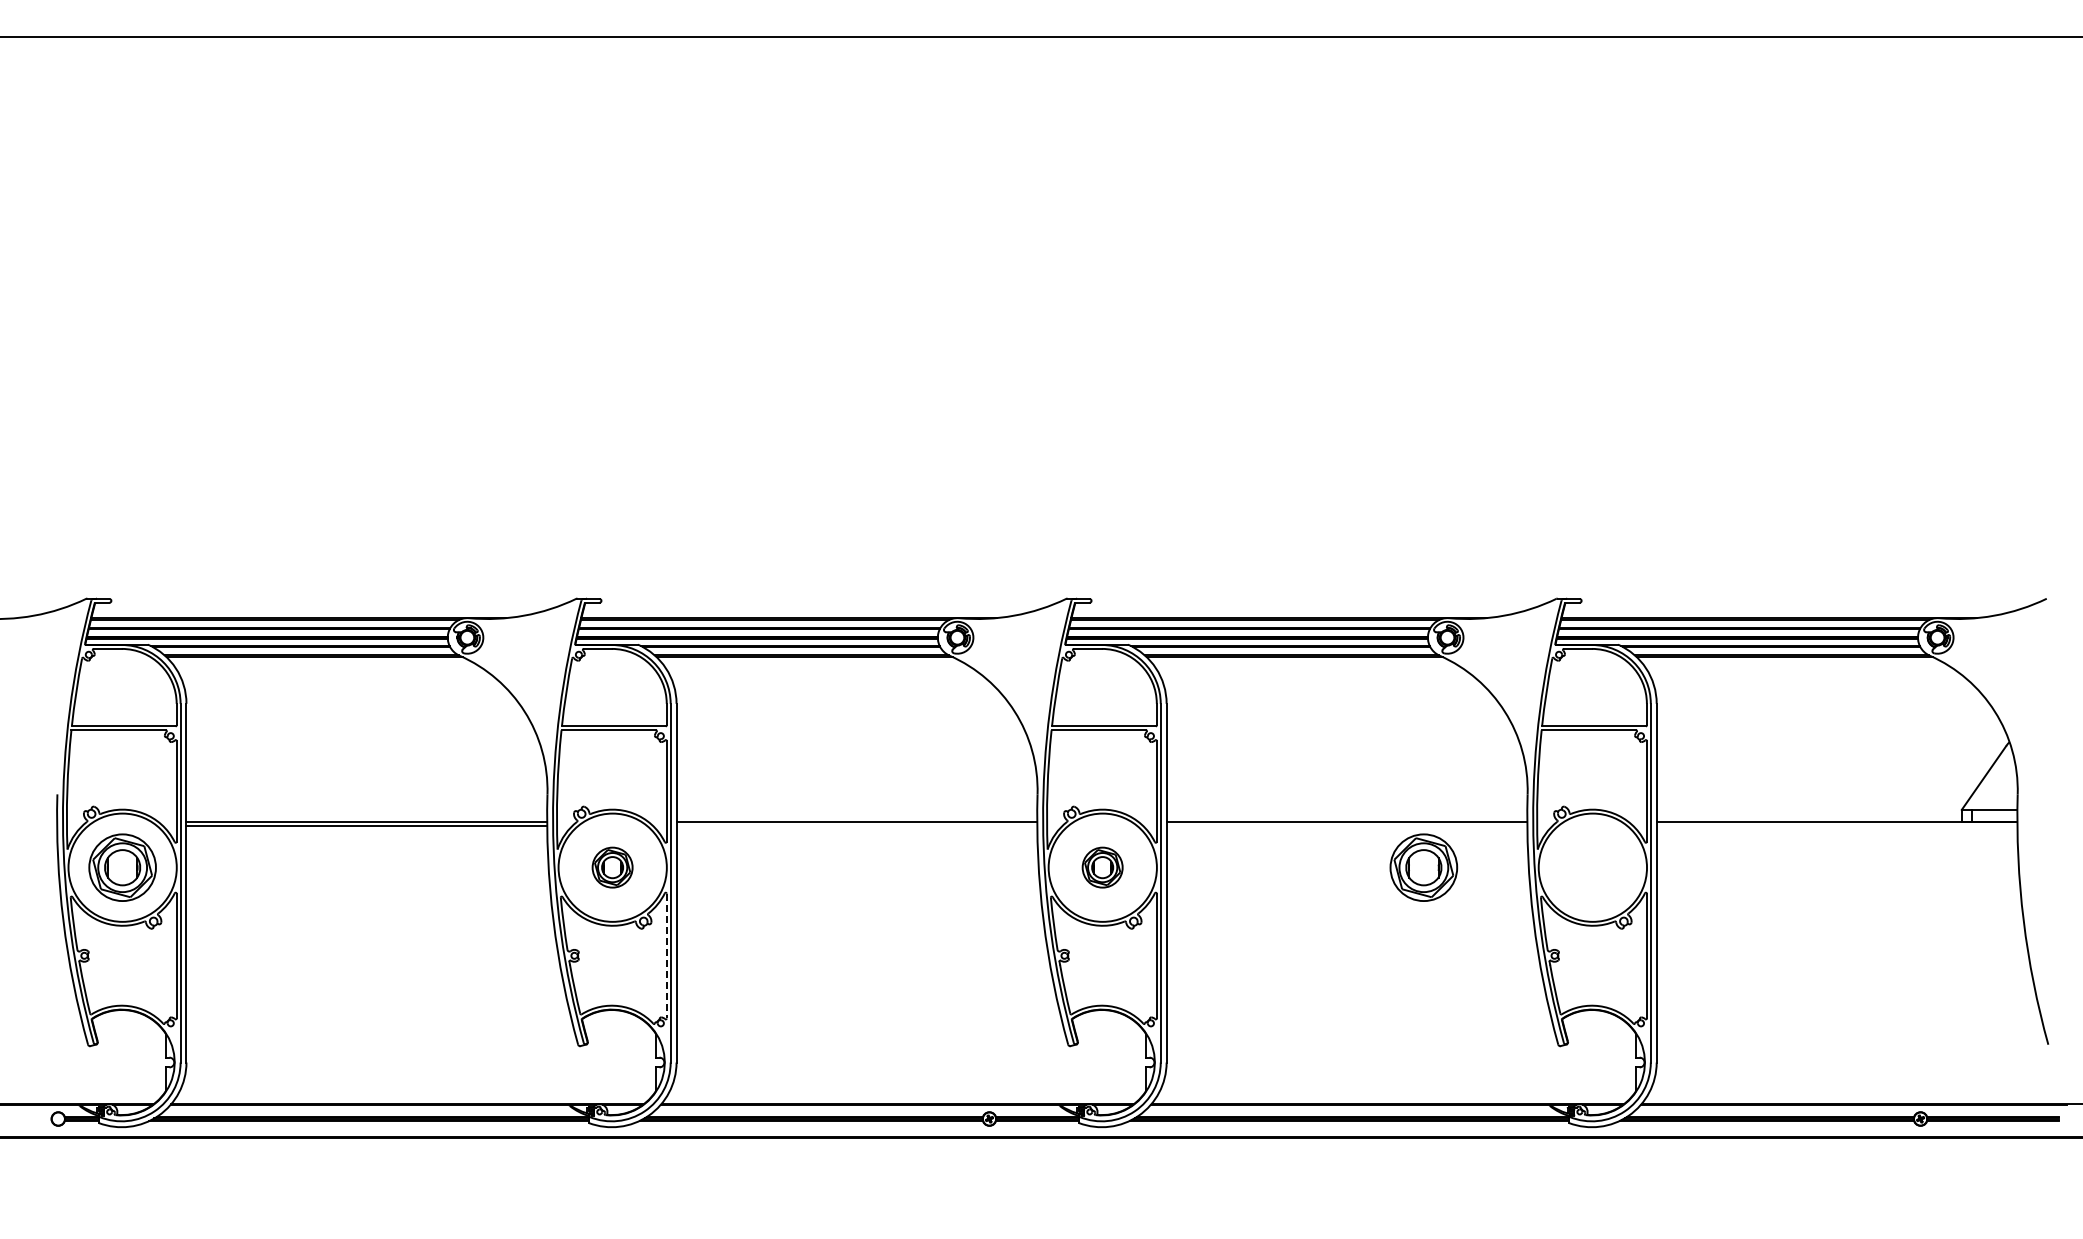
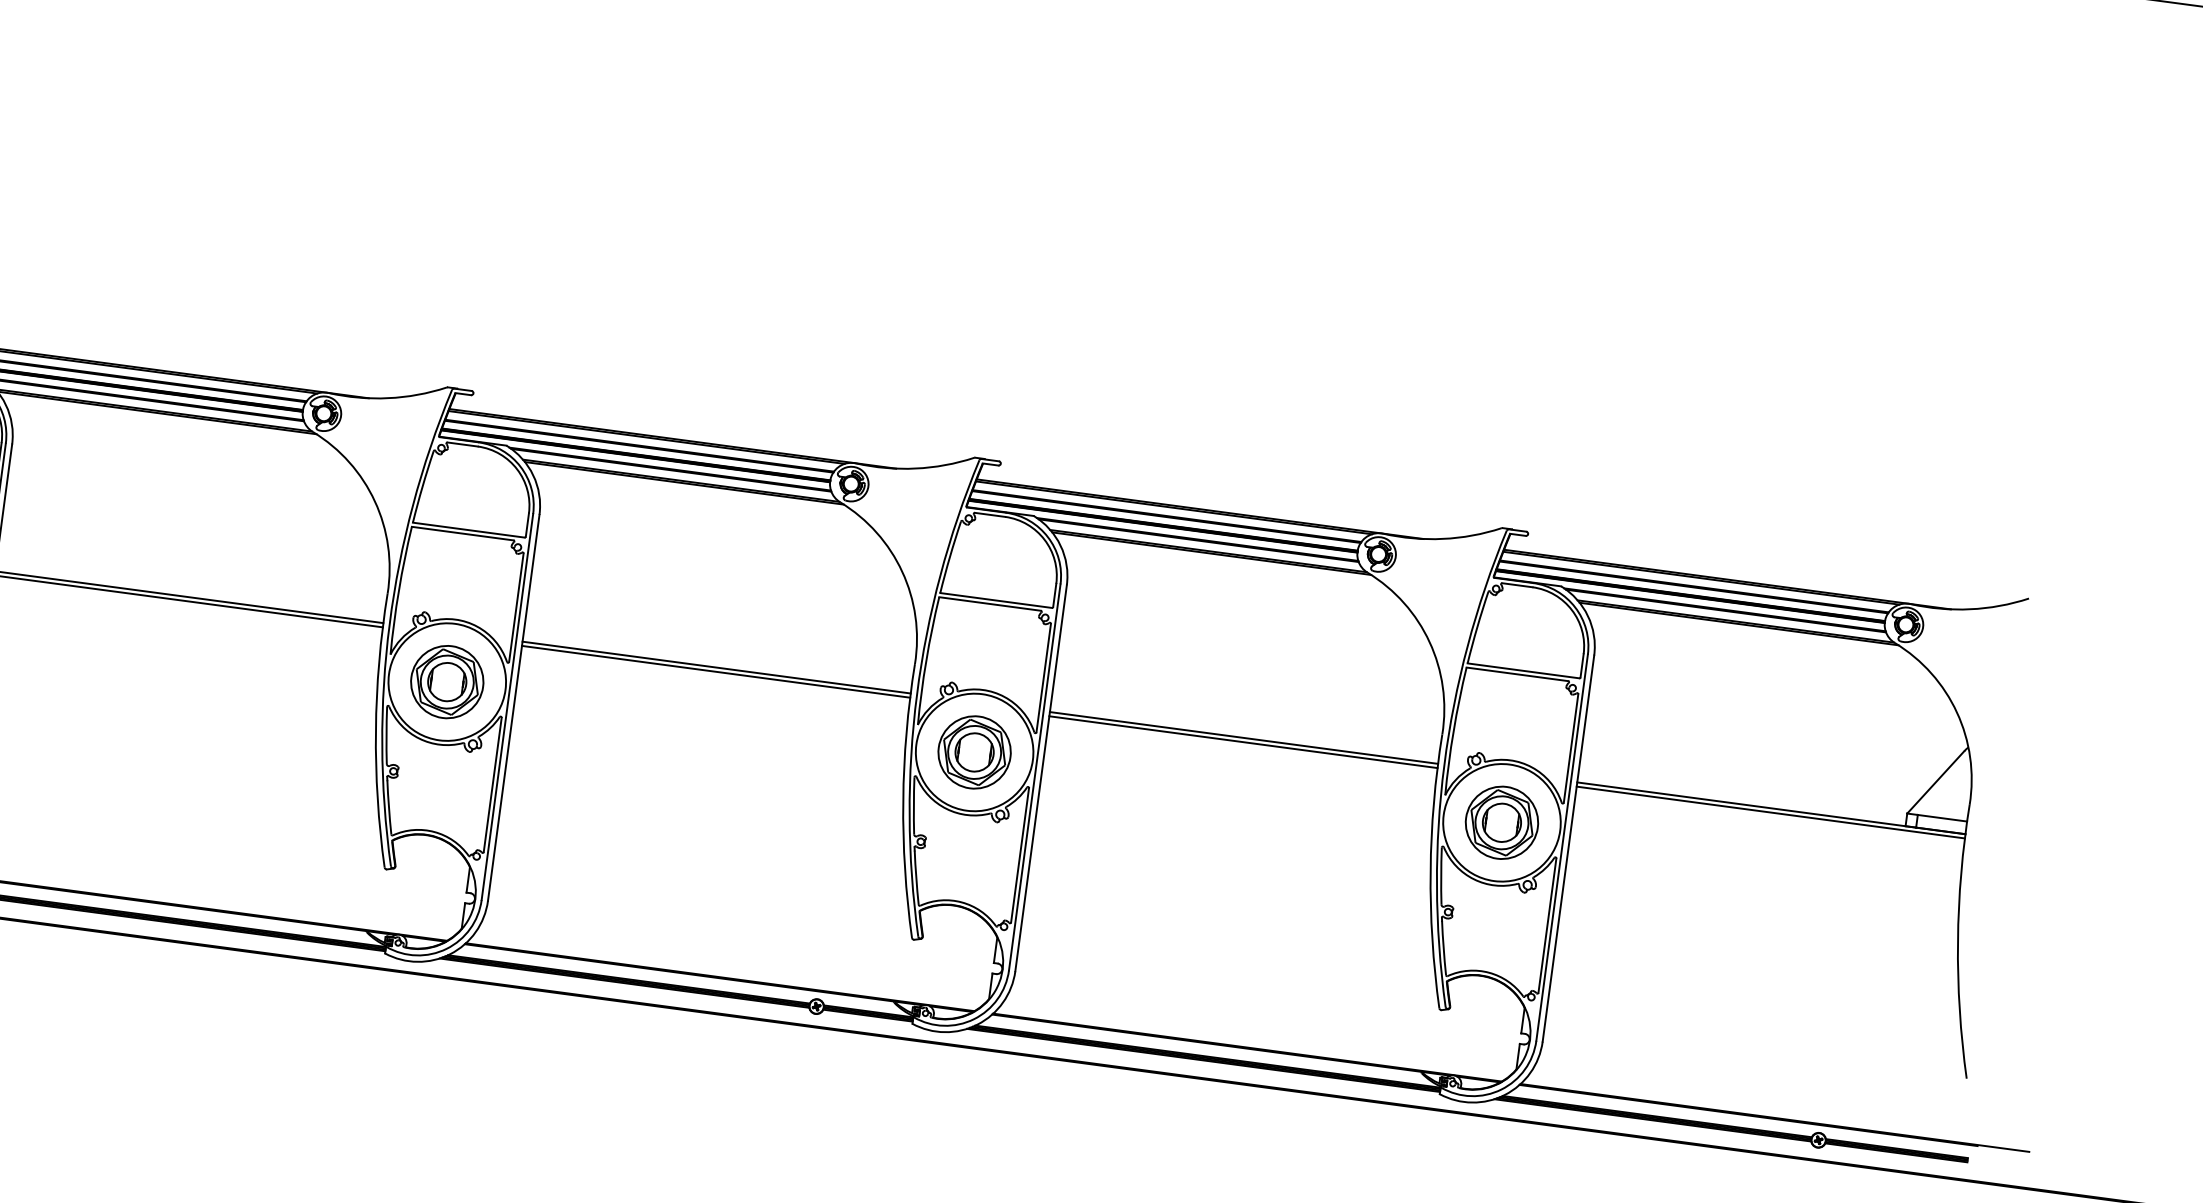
line: (856, 825) -> (715, 671), added
line: (1346, 825) -> (1242, 742), added
line: (1836, 825) -> (1770, 812), added
part: (612, 867) -> (447, 681), size x1.67
part: (1102, 867) -> (974, 752), size x1.67
part: (1423, 867) -> (1501, 822), moved
line: (666, 956) -> (492, 785), dashed -> solid

